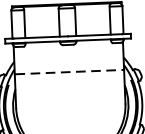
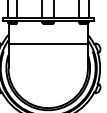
line: (69, 71) -> (48, 43), dashed -> solid

